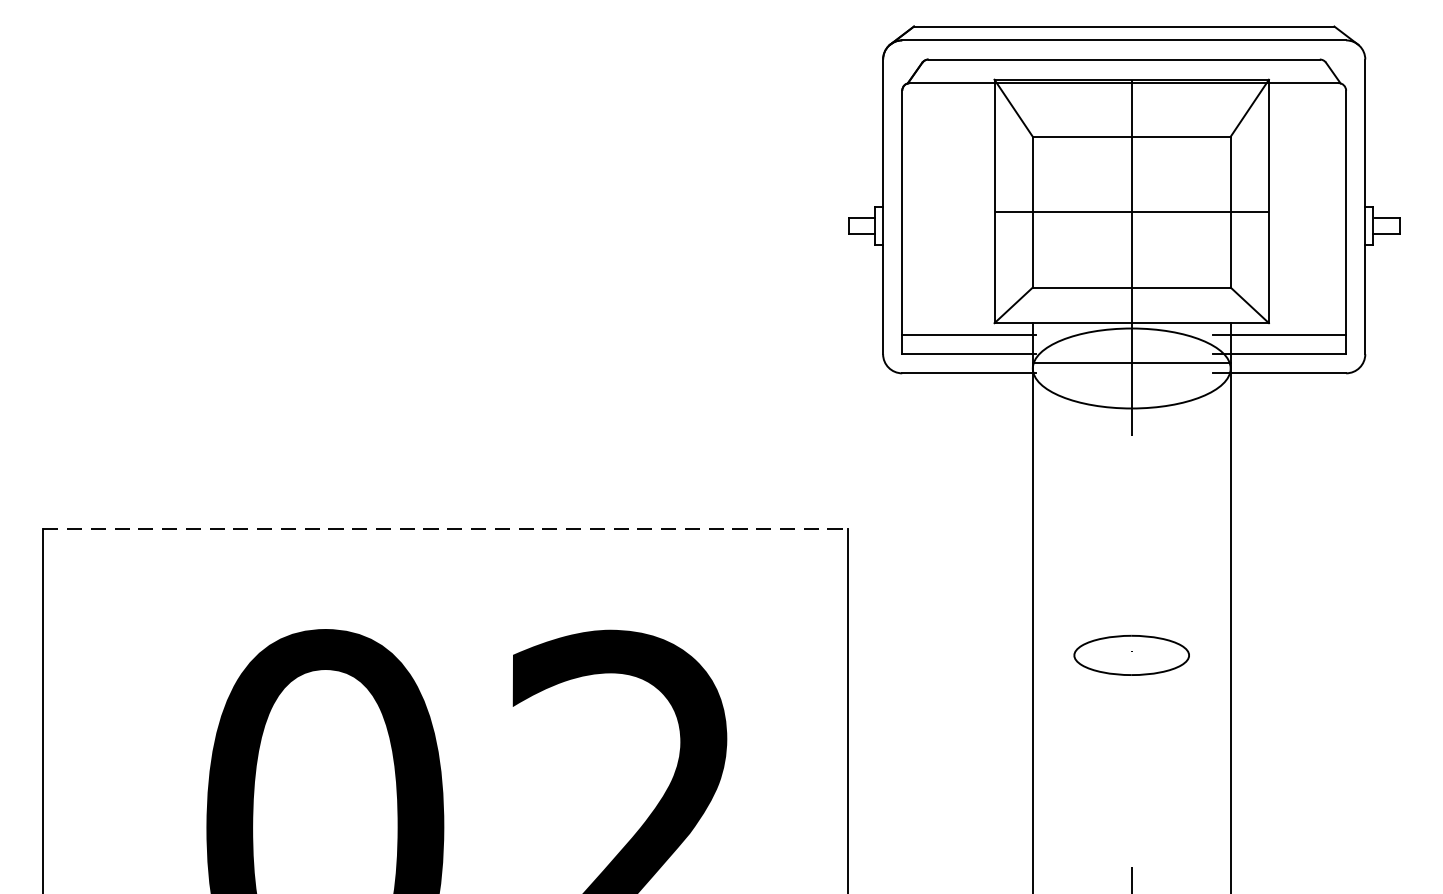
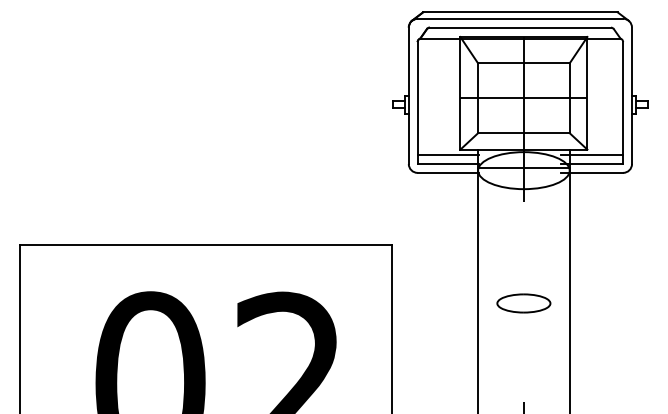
line: (446, 528) -> (206, 244), dashed -> solid

